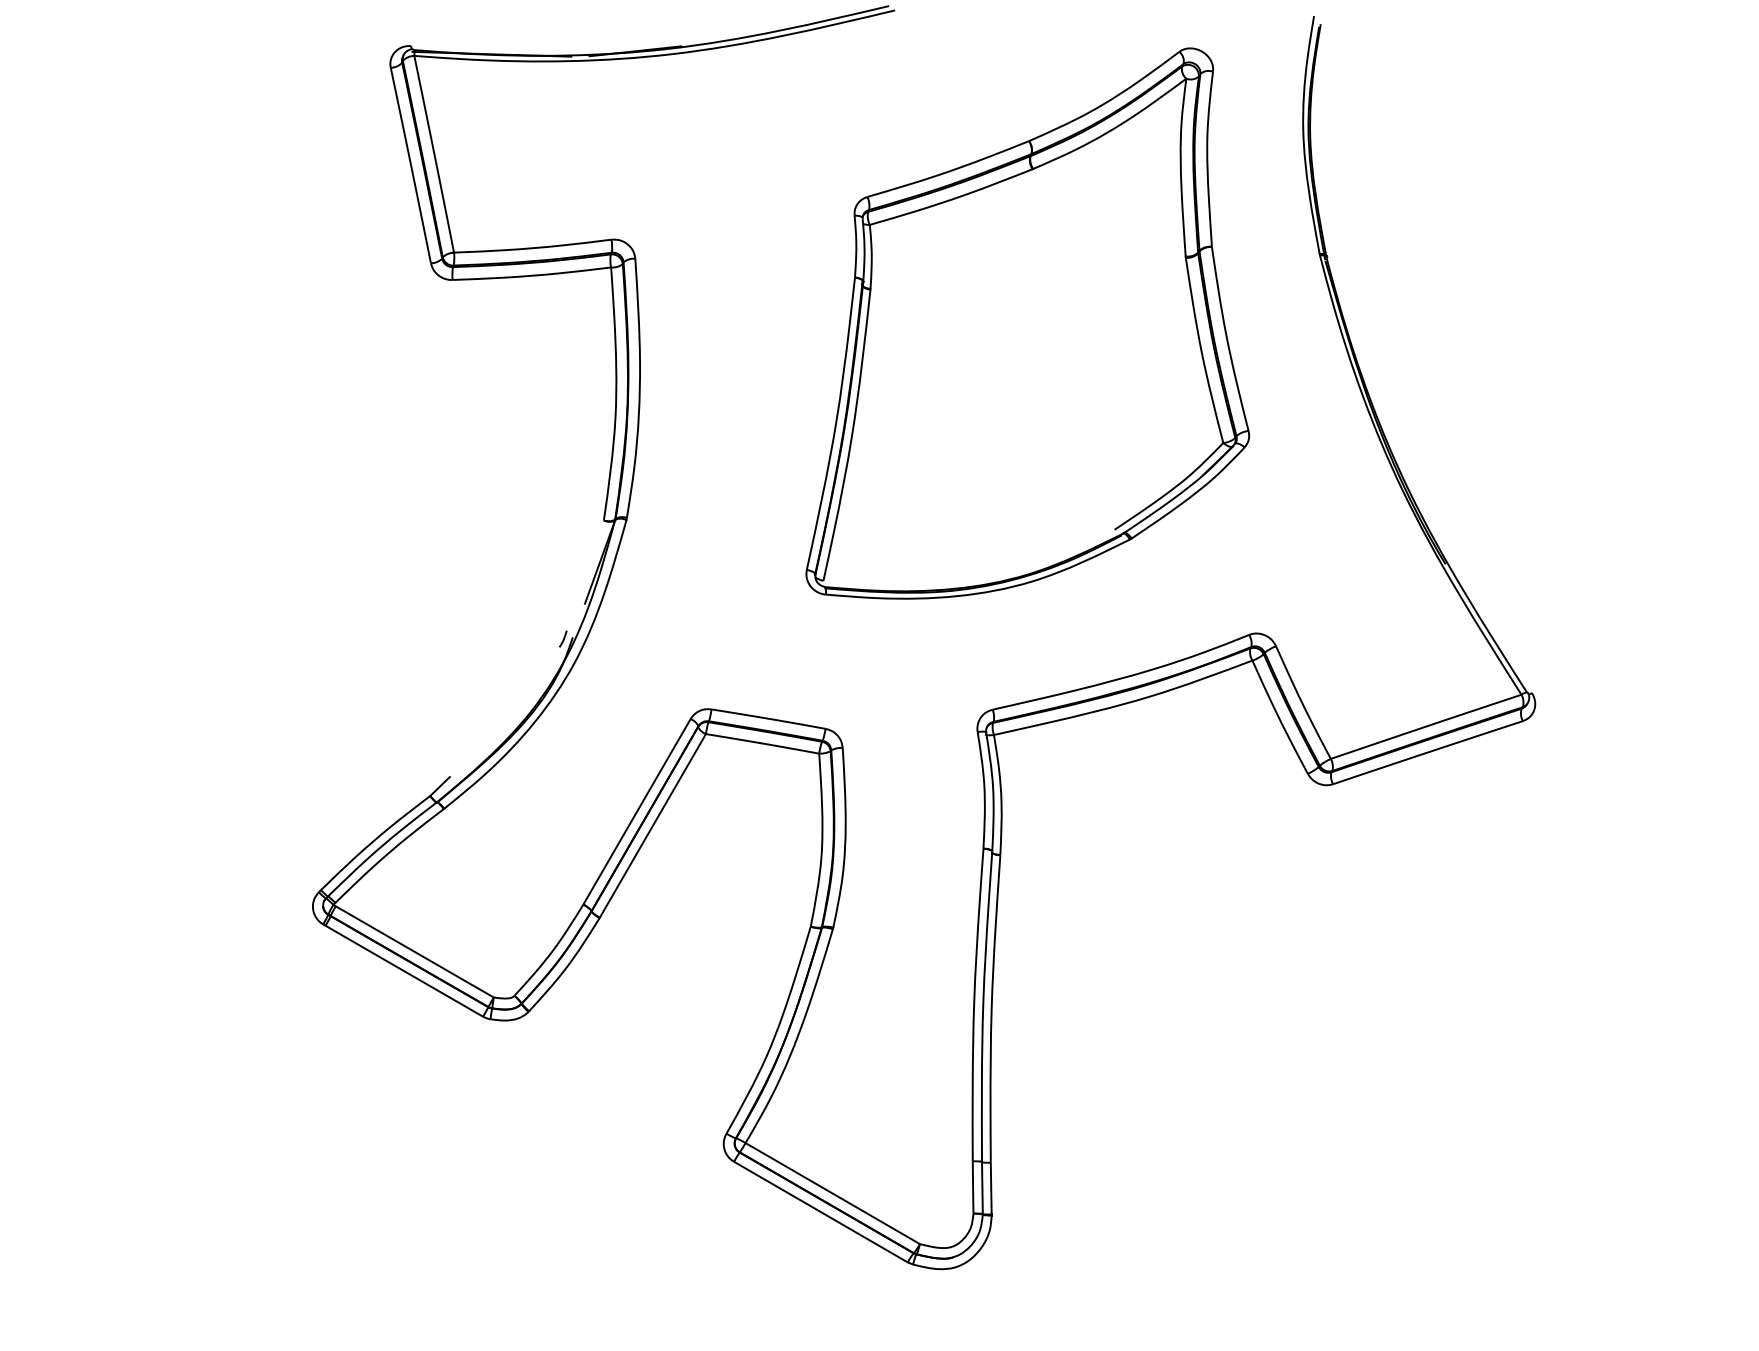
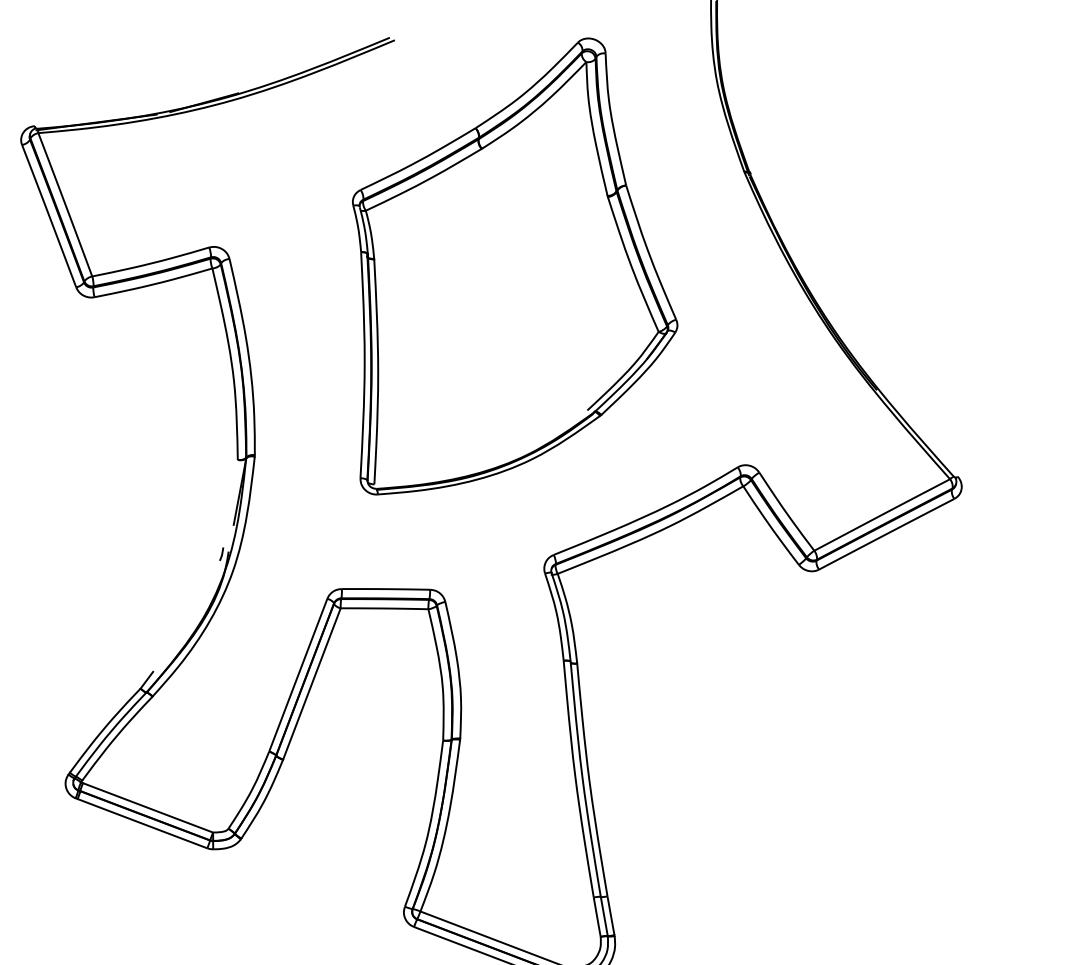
part: (1027, 323) -> (496, 265), moved

